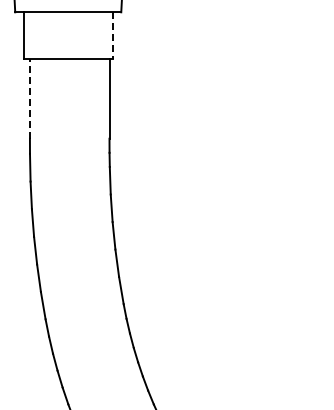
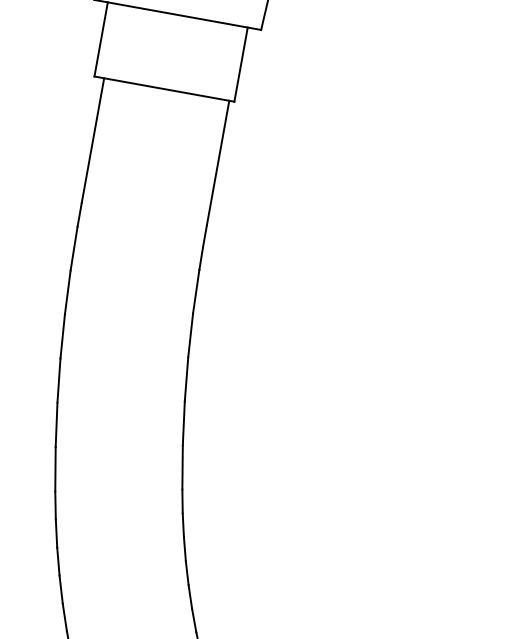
line: (112, 35) -> (240, 63), dashed -> solid
line: (29, 99) -> (92, 141), dashed -> solid

